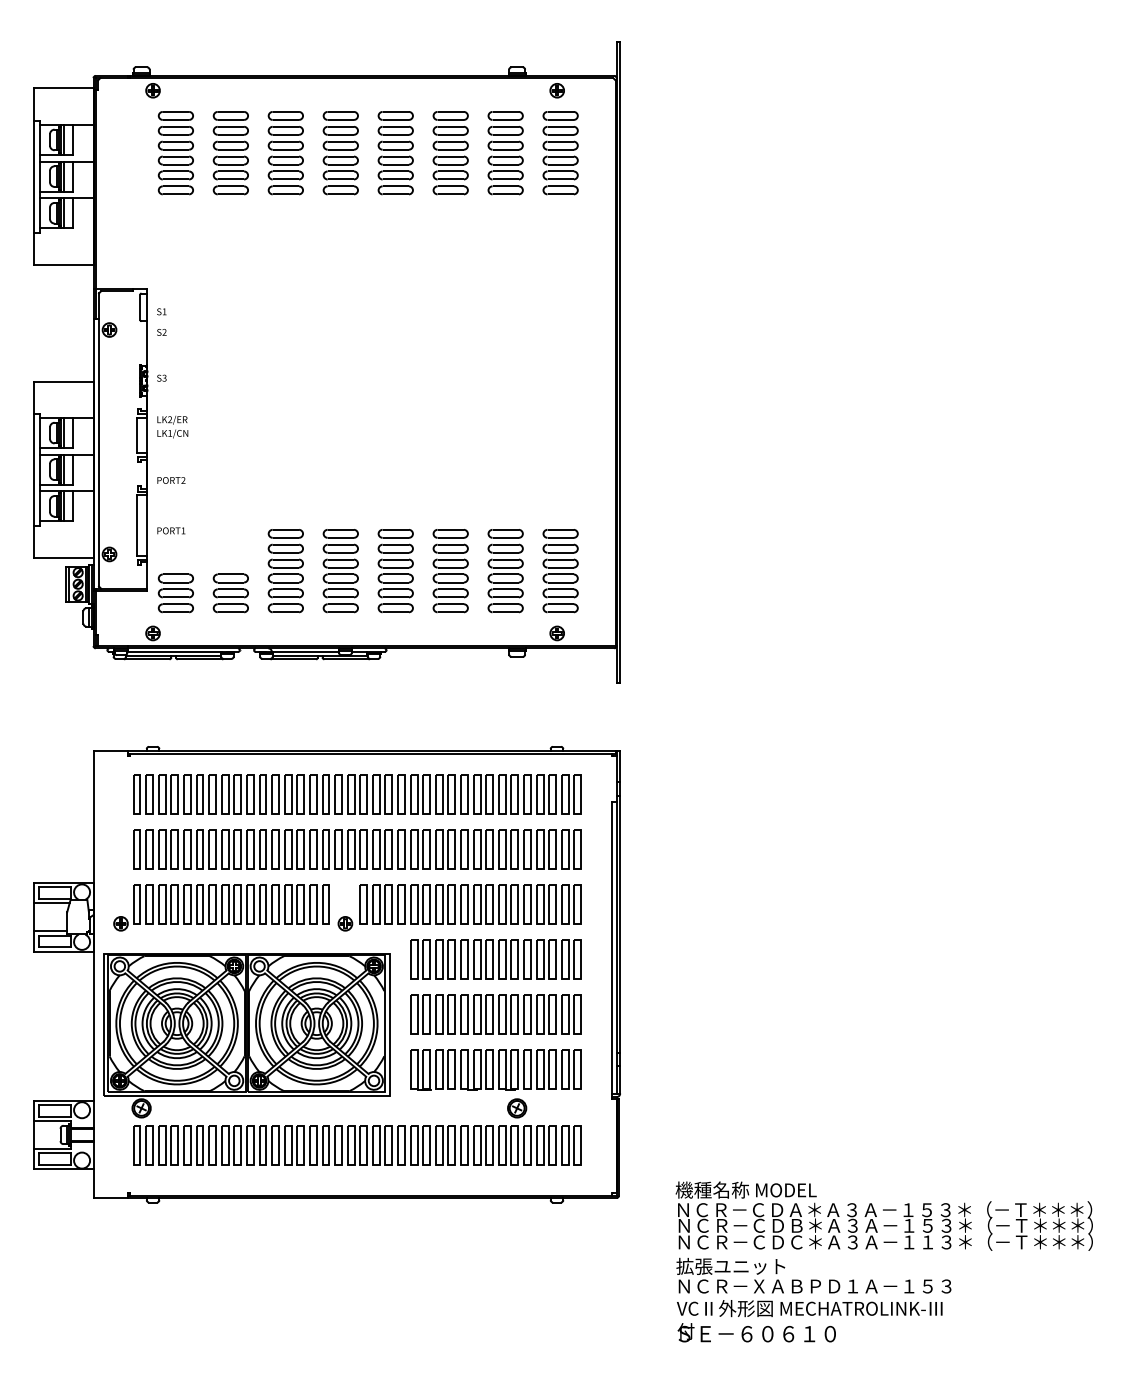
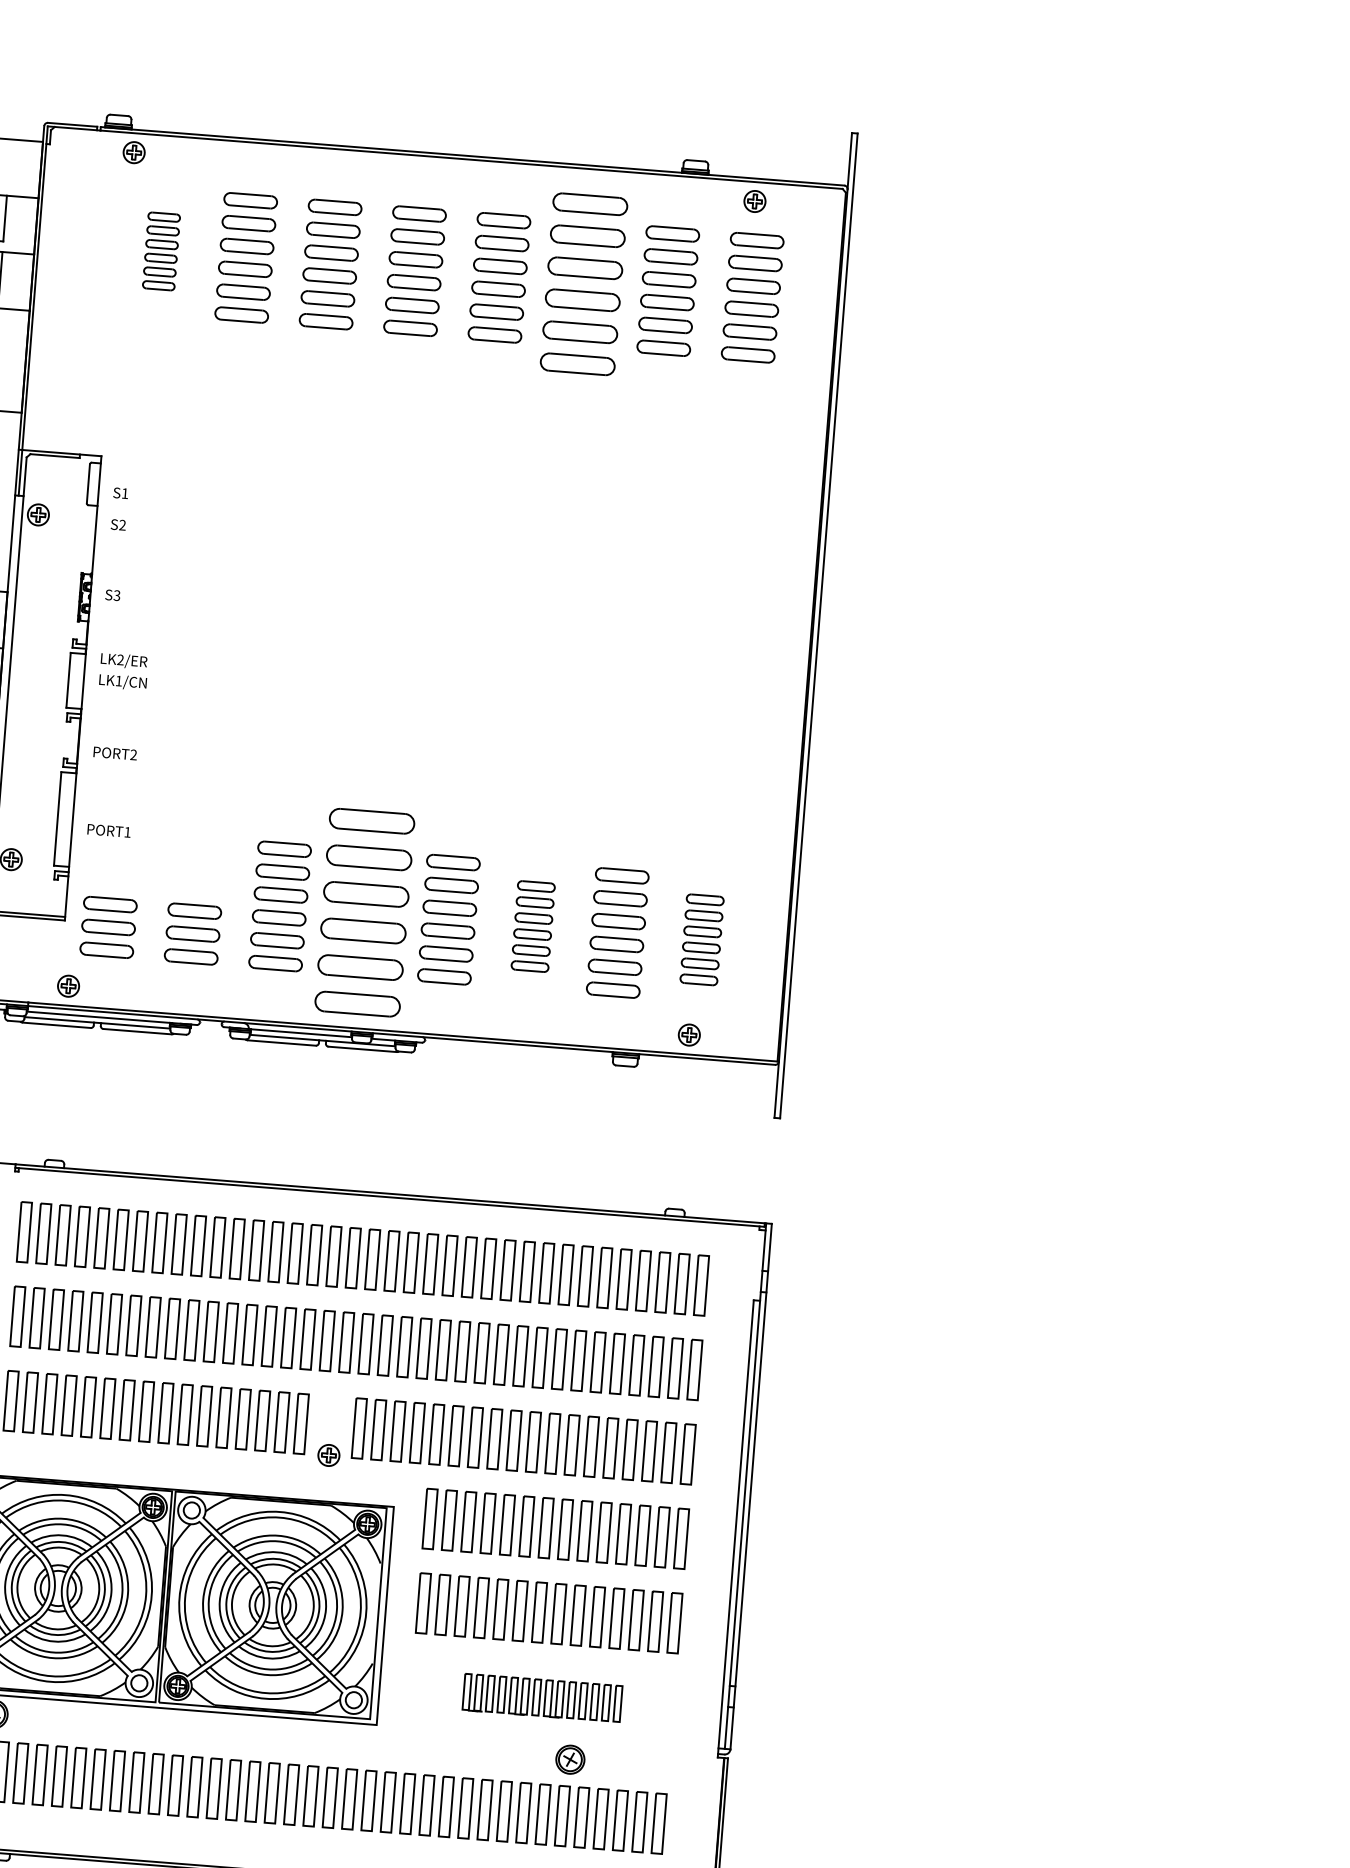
part: (175, 153) -> (161, 251), size x0.6
part: (450, 153) -> (583, 285), size x1.4
part: (340, 571) -> (363, 913), size x1.6
part: (450, 571) -> (532, 927), size x0.7
part: (560, 571) -> (701, 940), size x0.7
part: (495, 1069) -> (541, 1697), size x0.6

